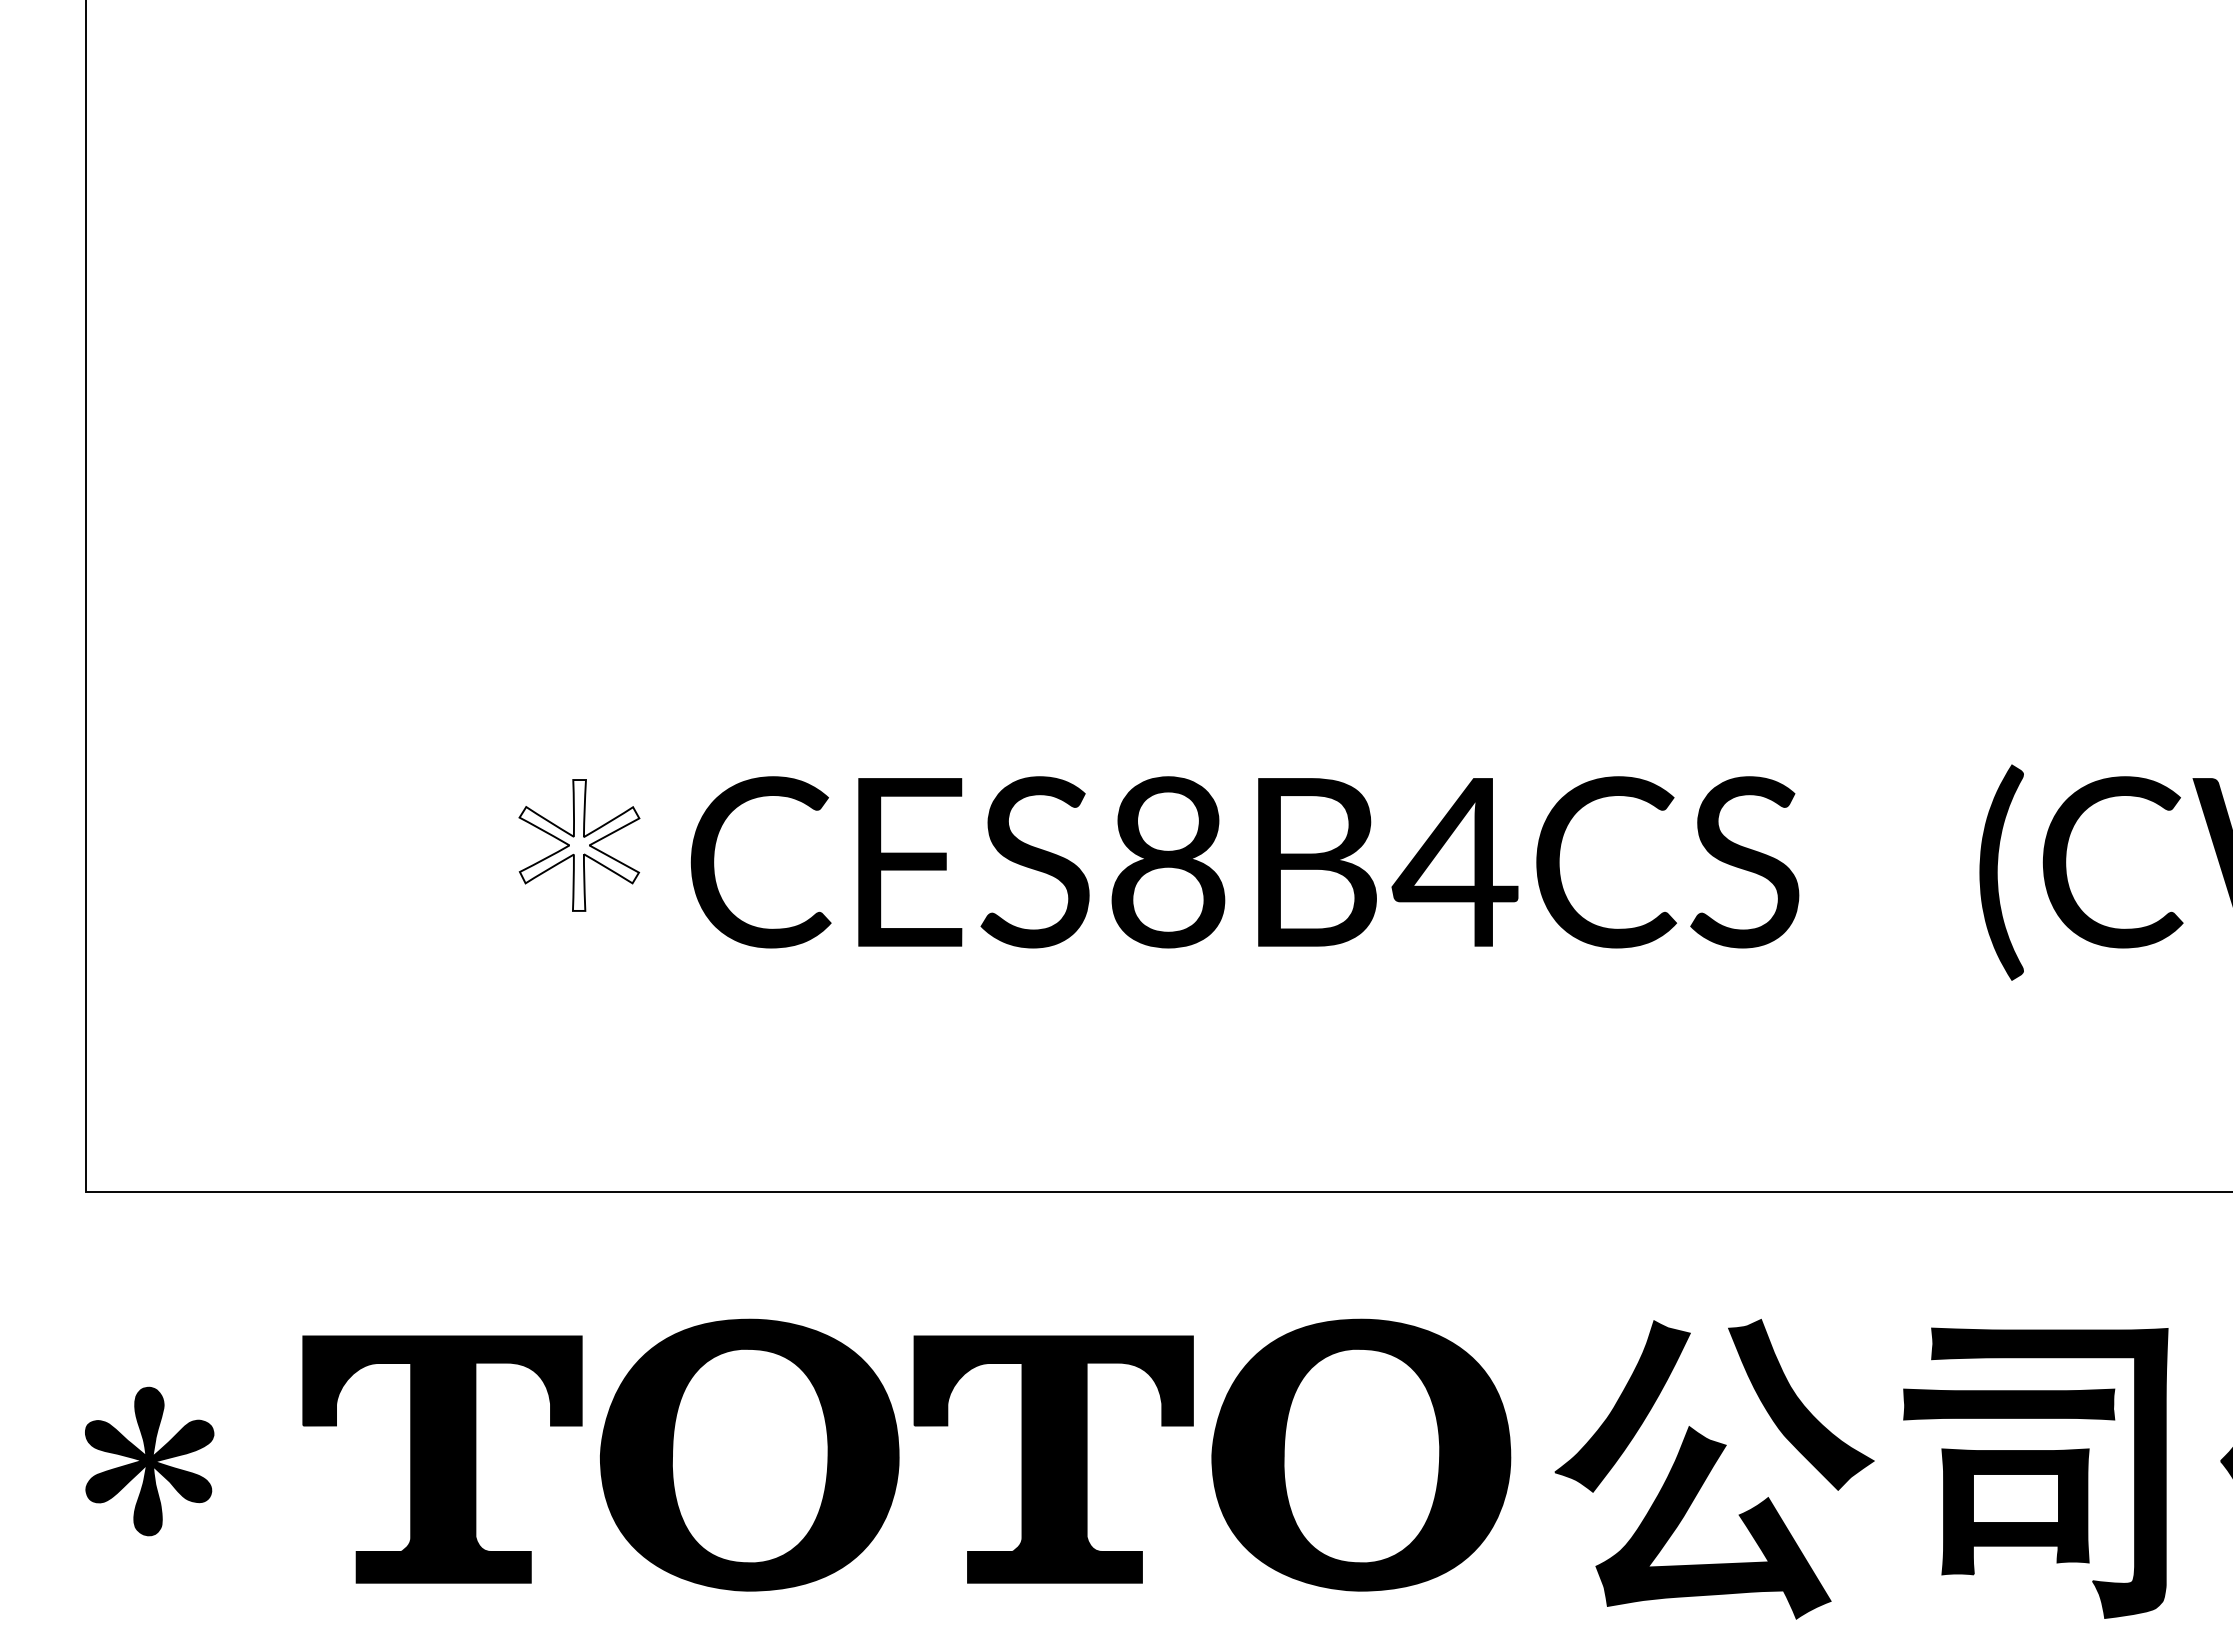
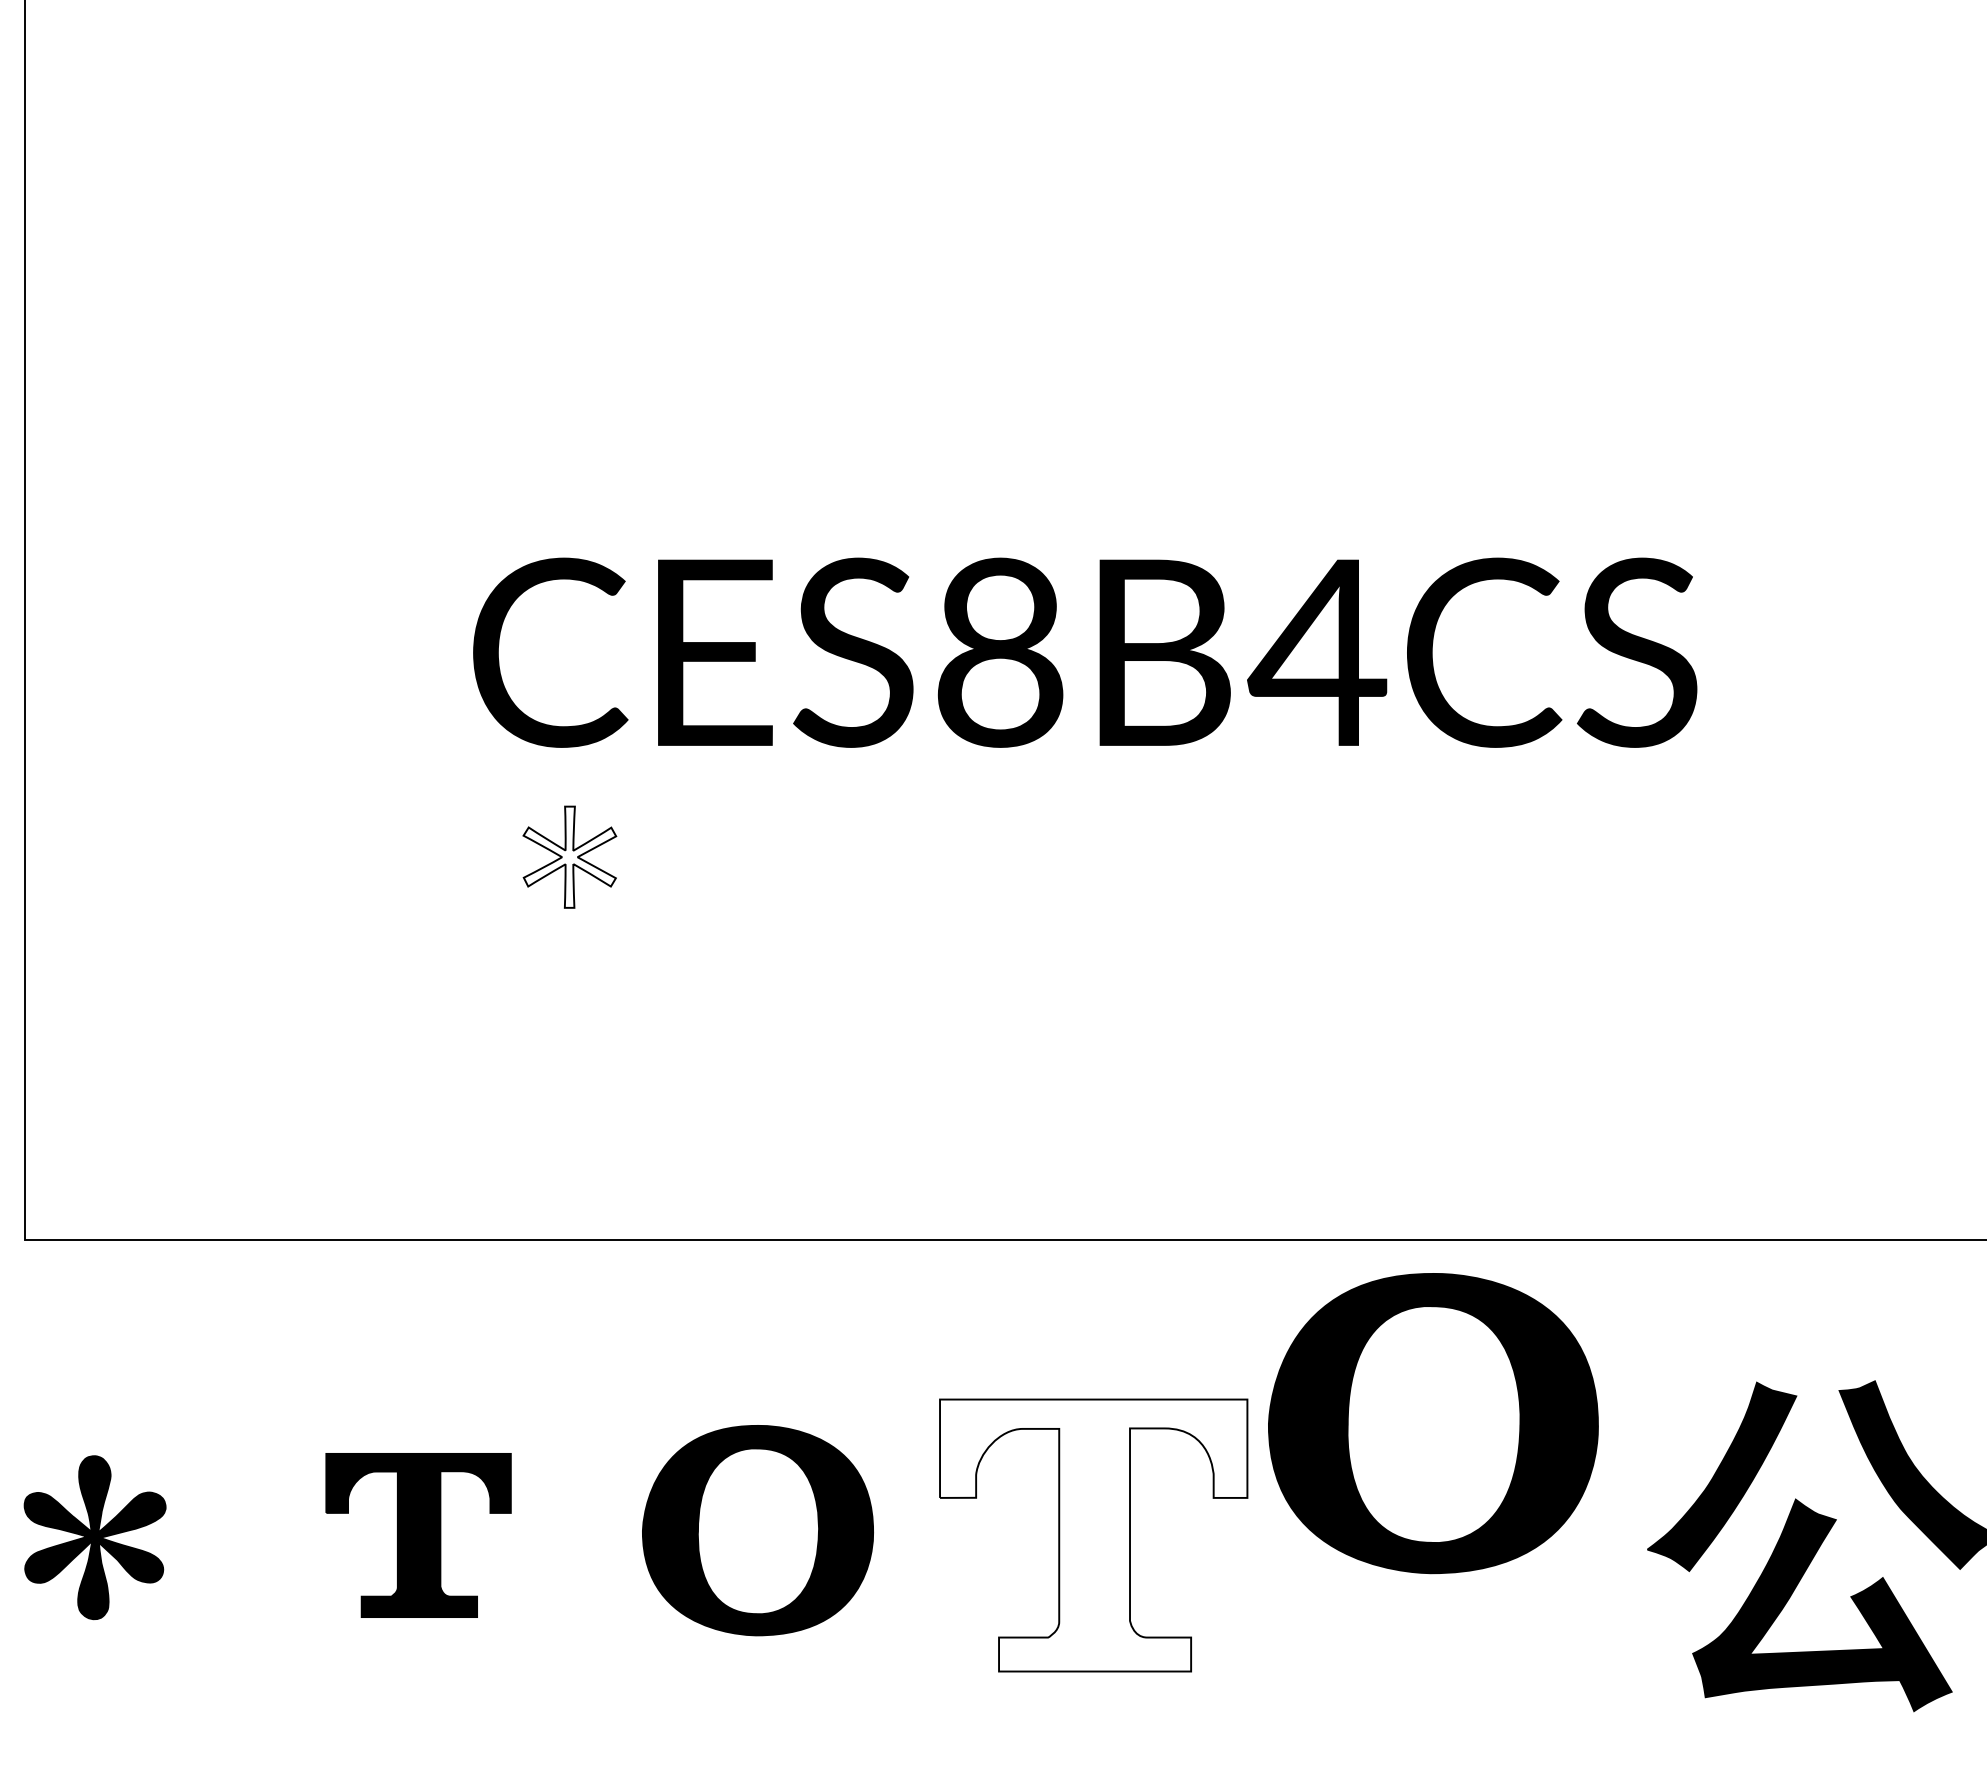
part: (579, 845) -> (569, 857), size x0.7
text: (1244, 862) -> (1084, 652), moved
part: (749, 1454) -> (757, 1529), size x0.7
part: (1361, 1454) -> (1433, 1422), moved
part: (442, 1459) -> (418, 1535), size x0.6
fill: (1053, 1459) -> (1093, 1535), removed

